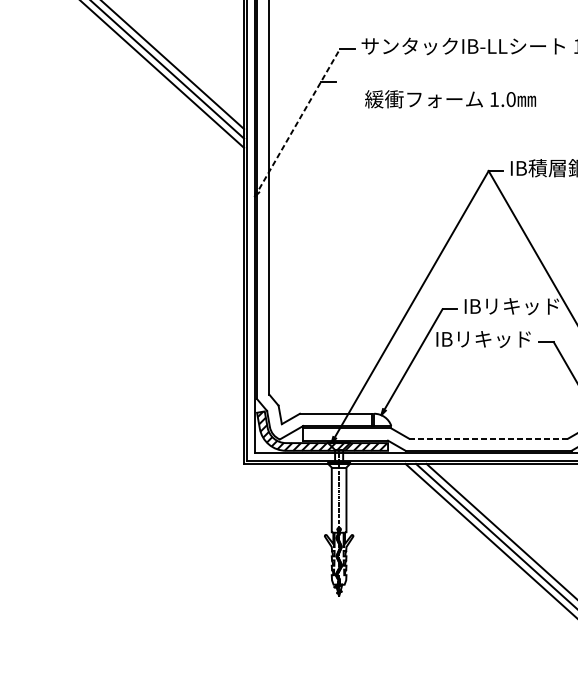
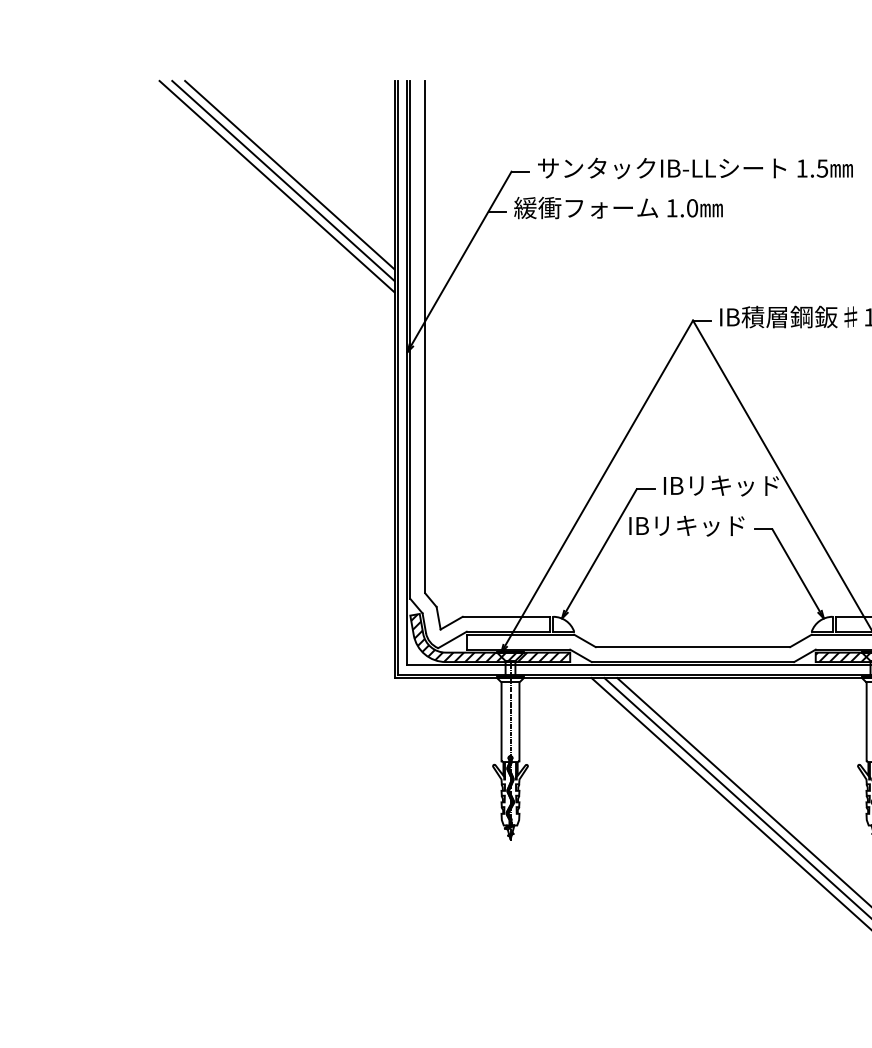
text: (450, 99) -> (618, 208), moved
line: (297, 122) -> (459, 261), dashed -> solid
line: (489, 438) -> (693, 647), dashed -> solid

